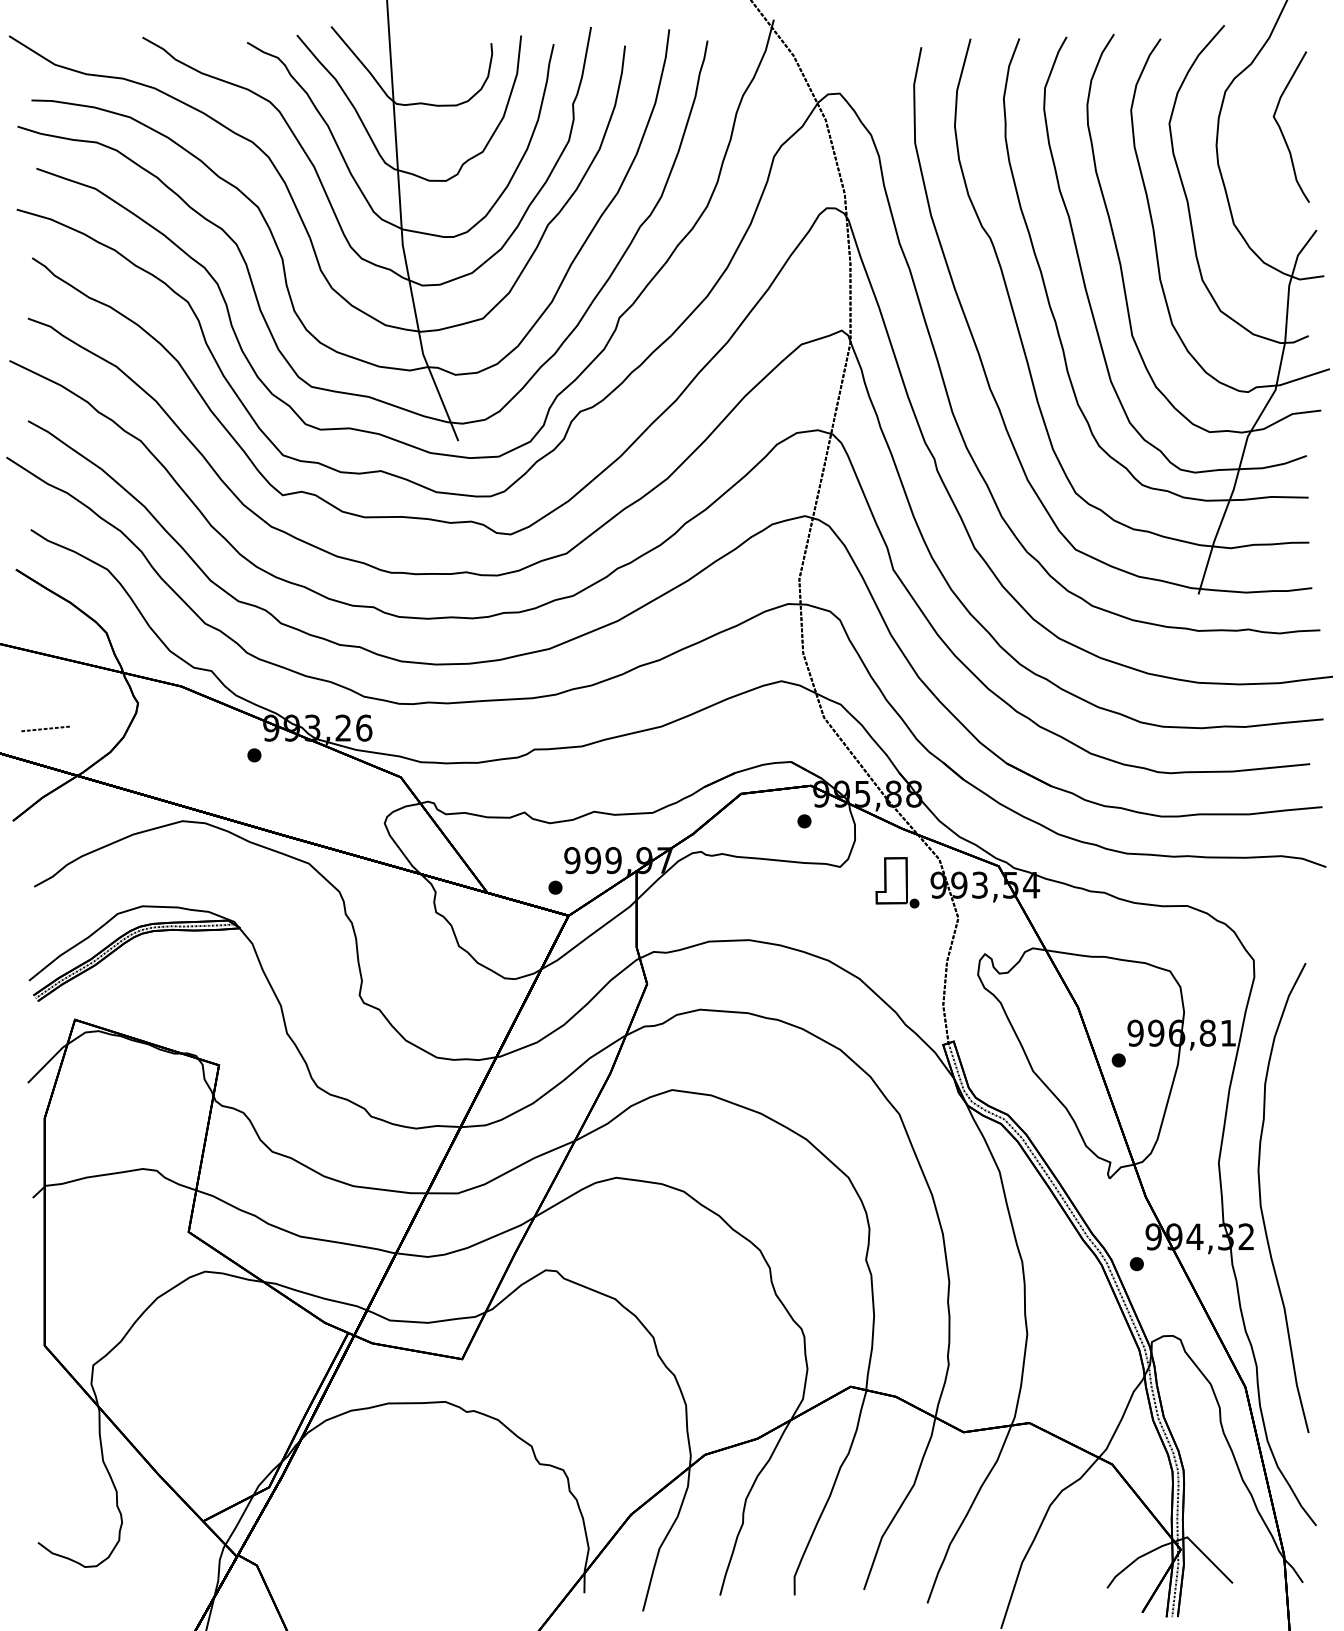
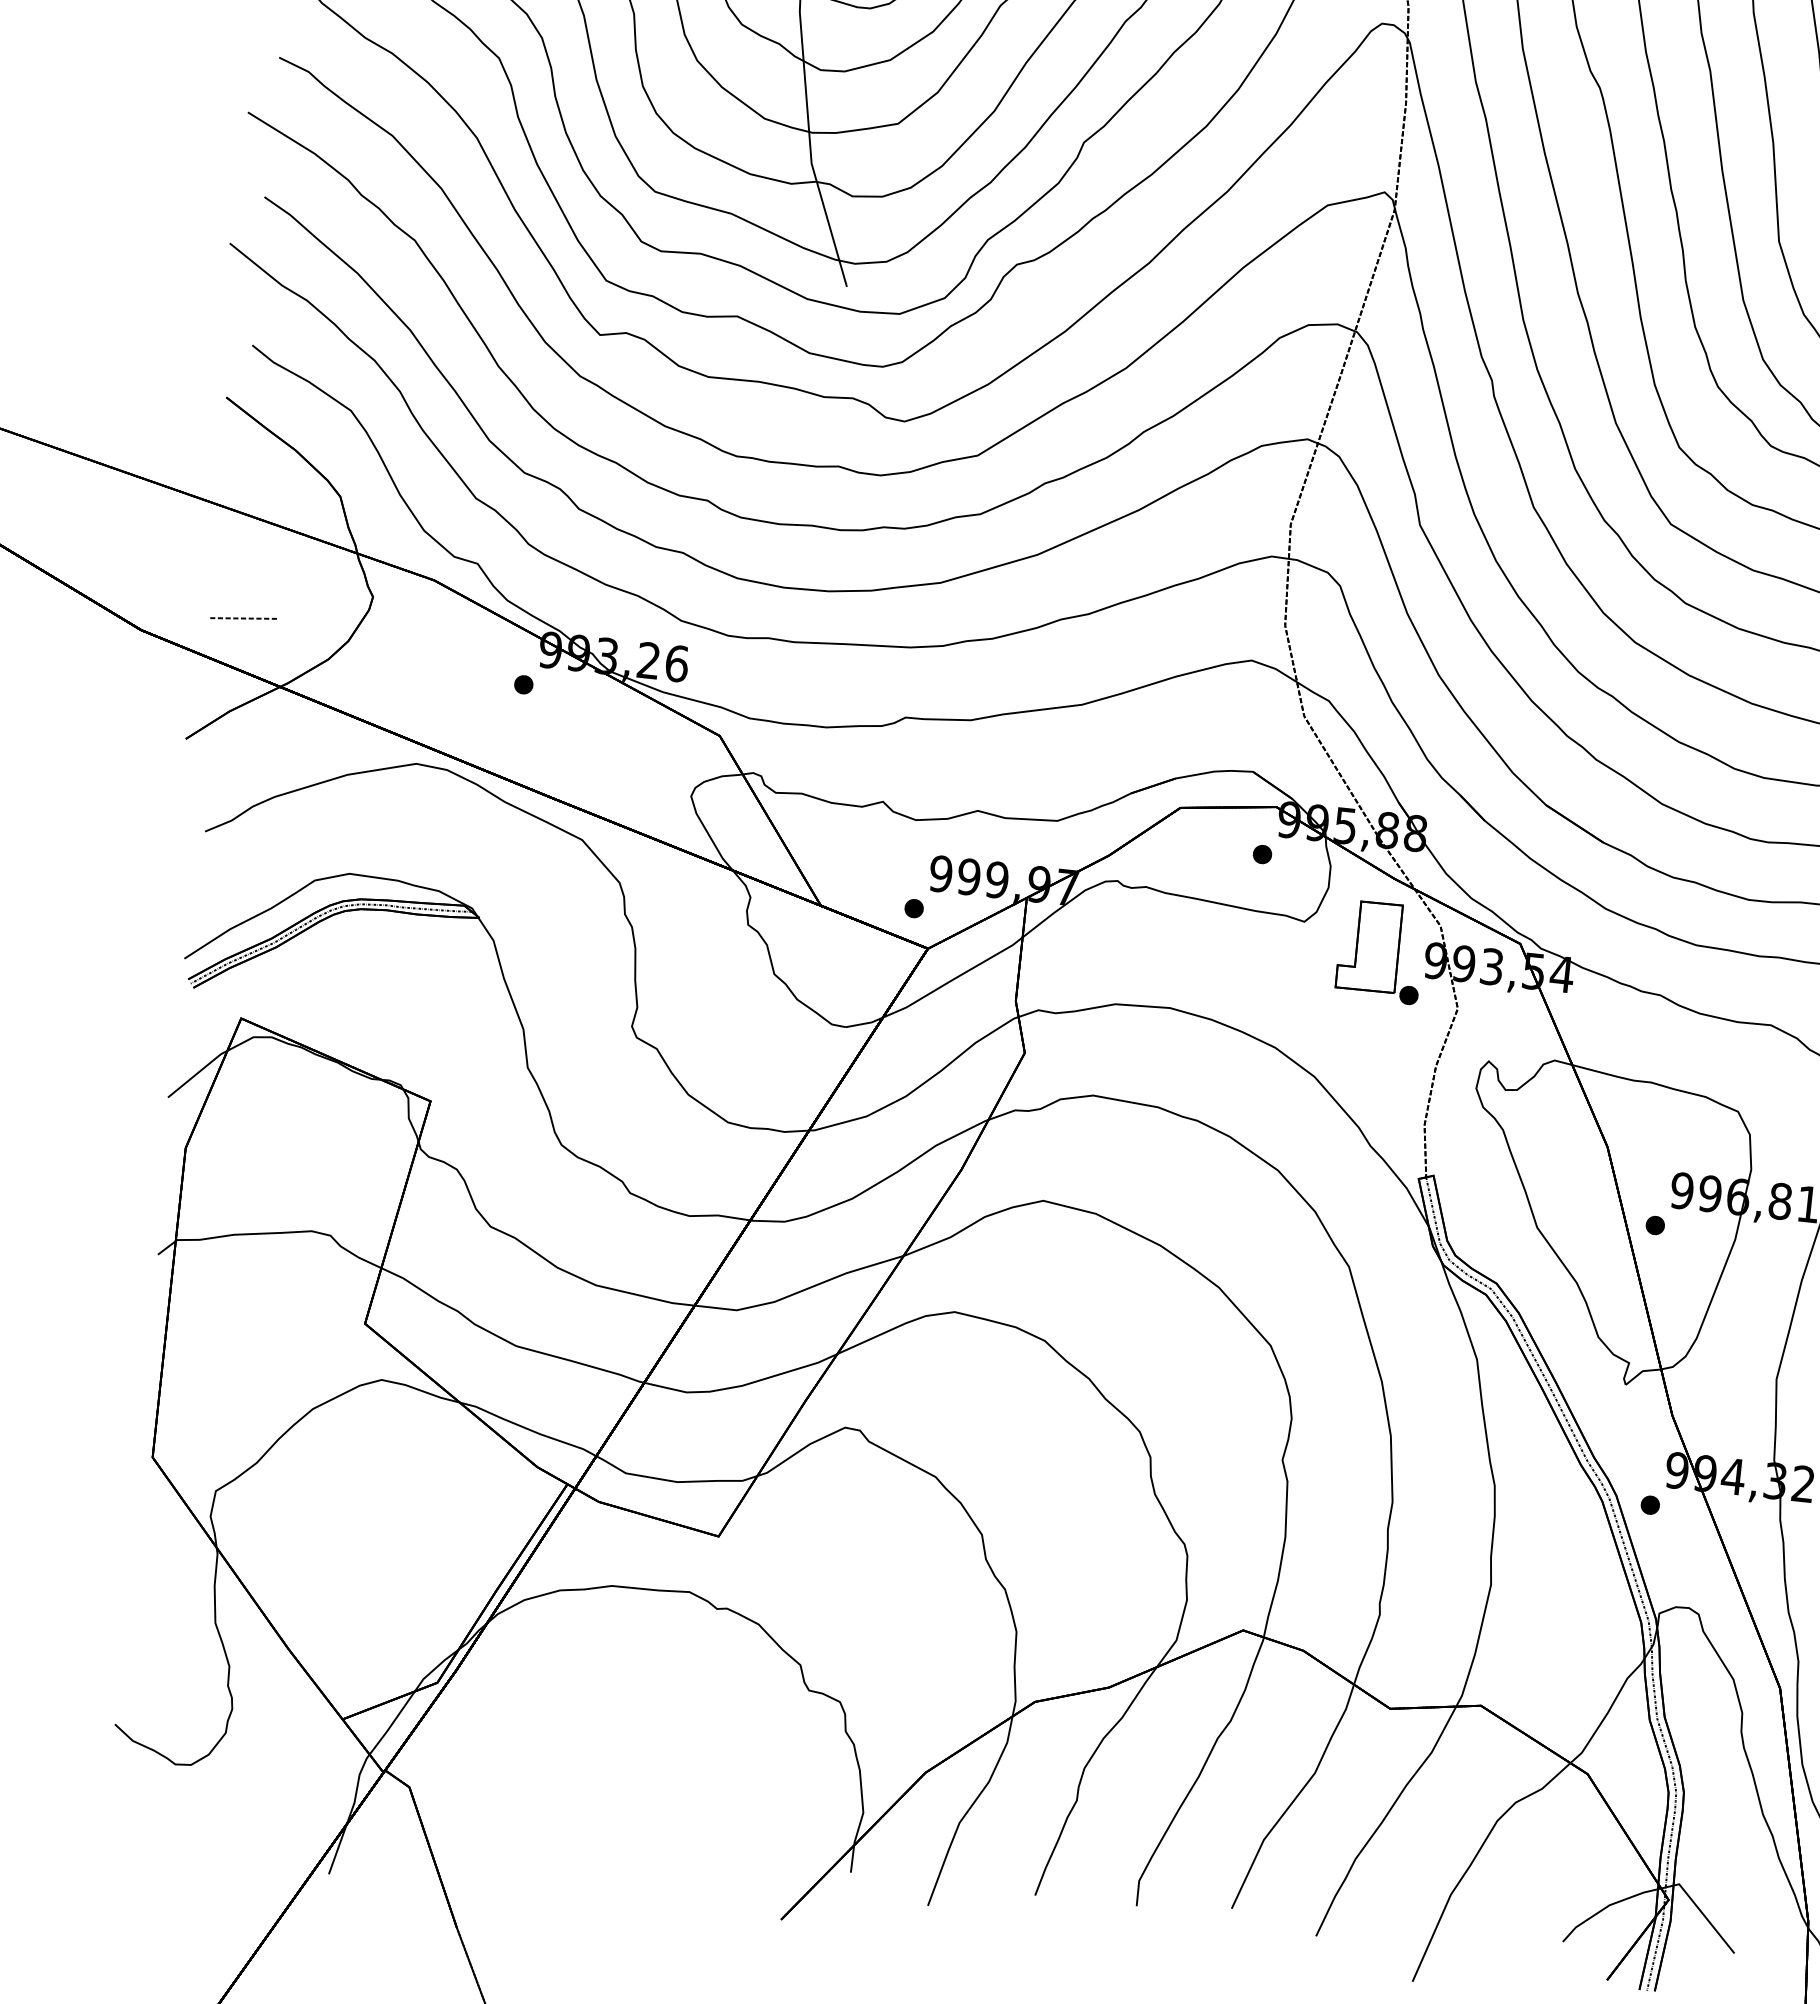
part: (897, 882) -> (1380, 951), size x1.43

